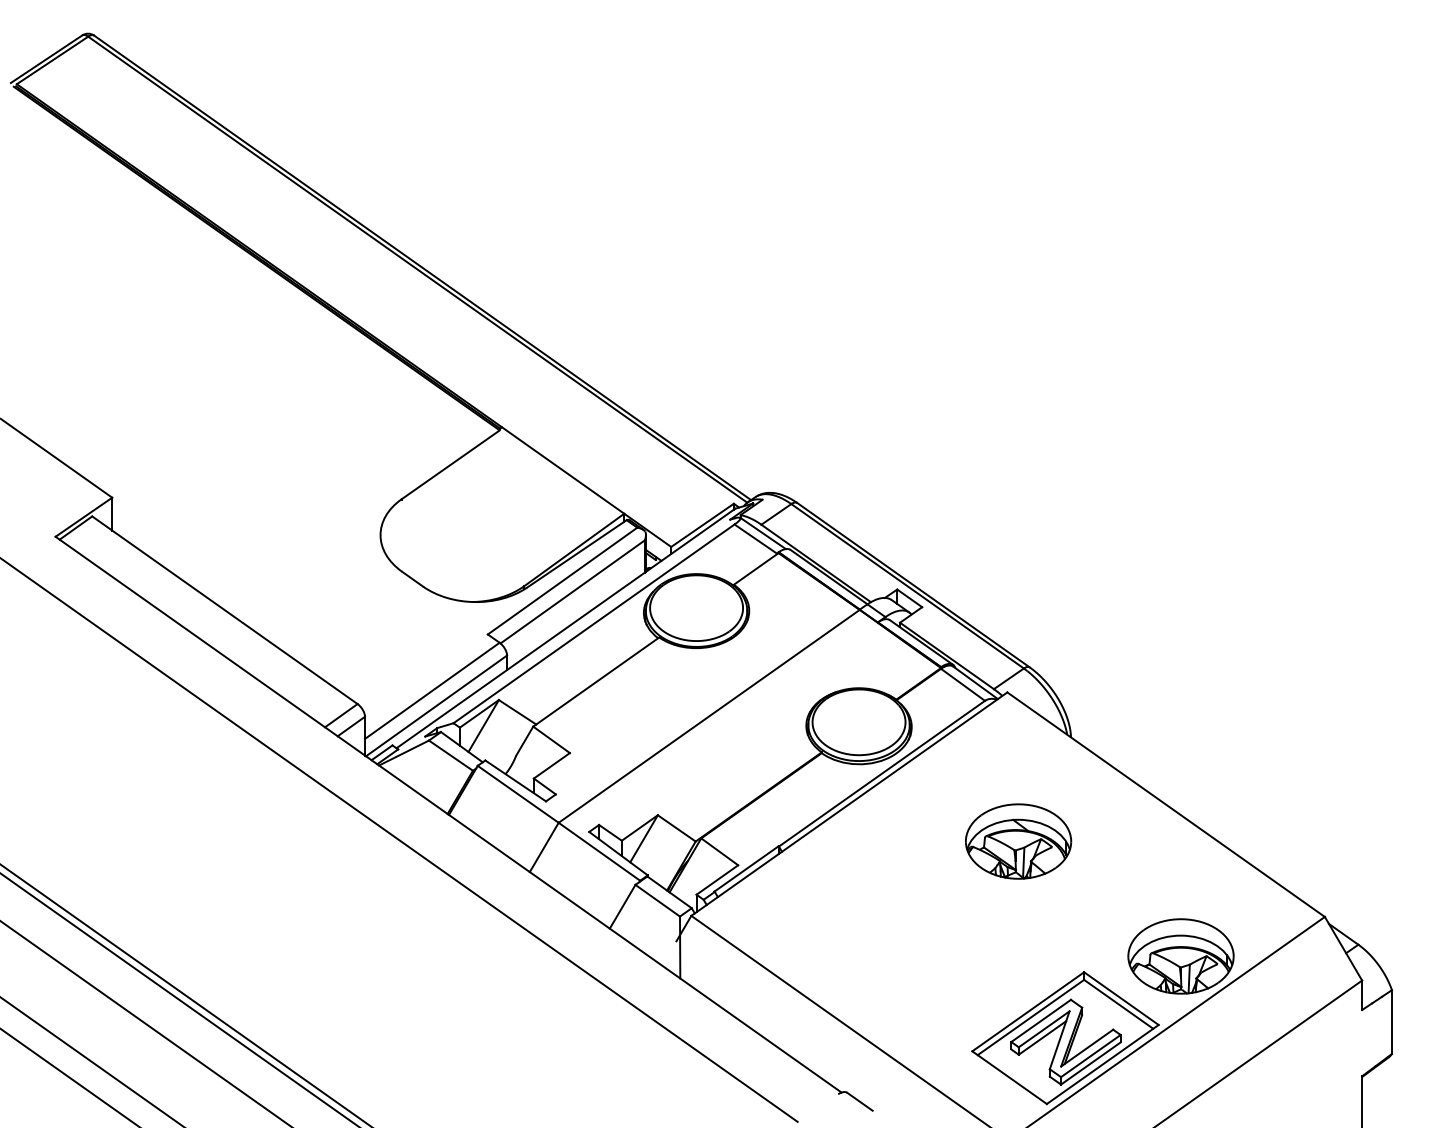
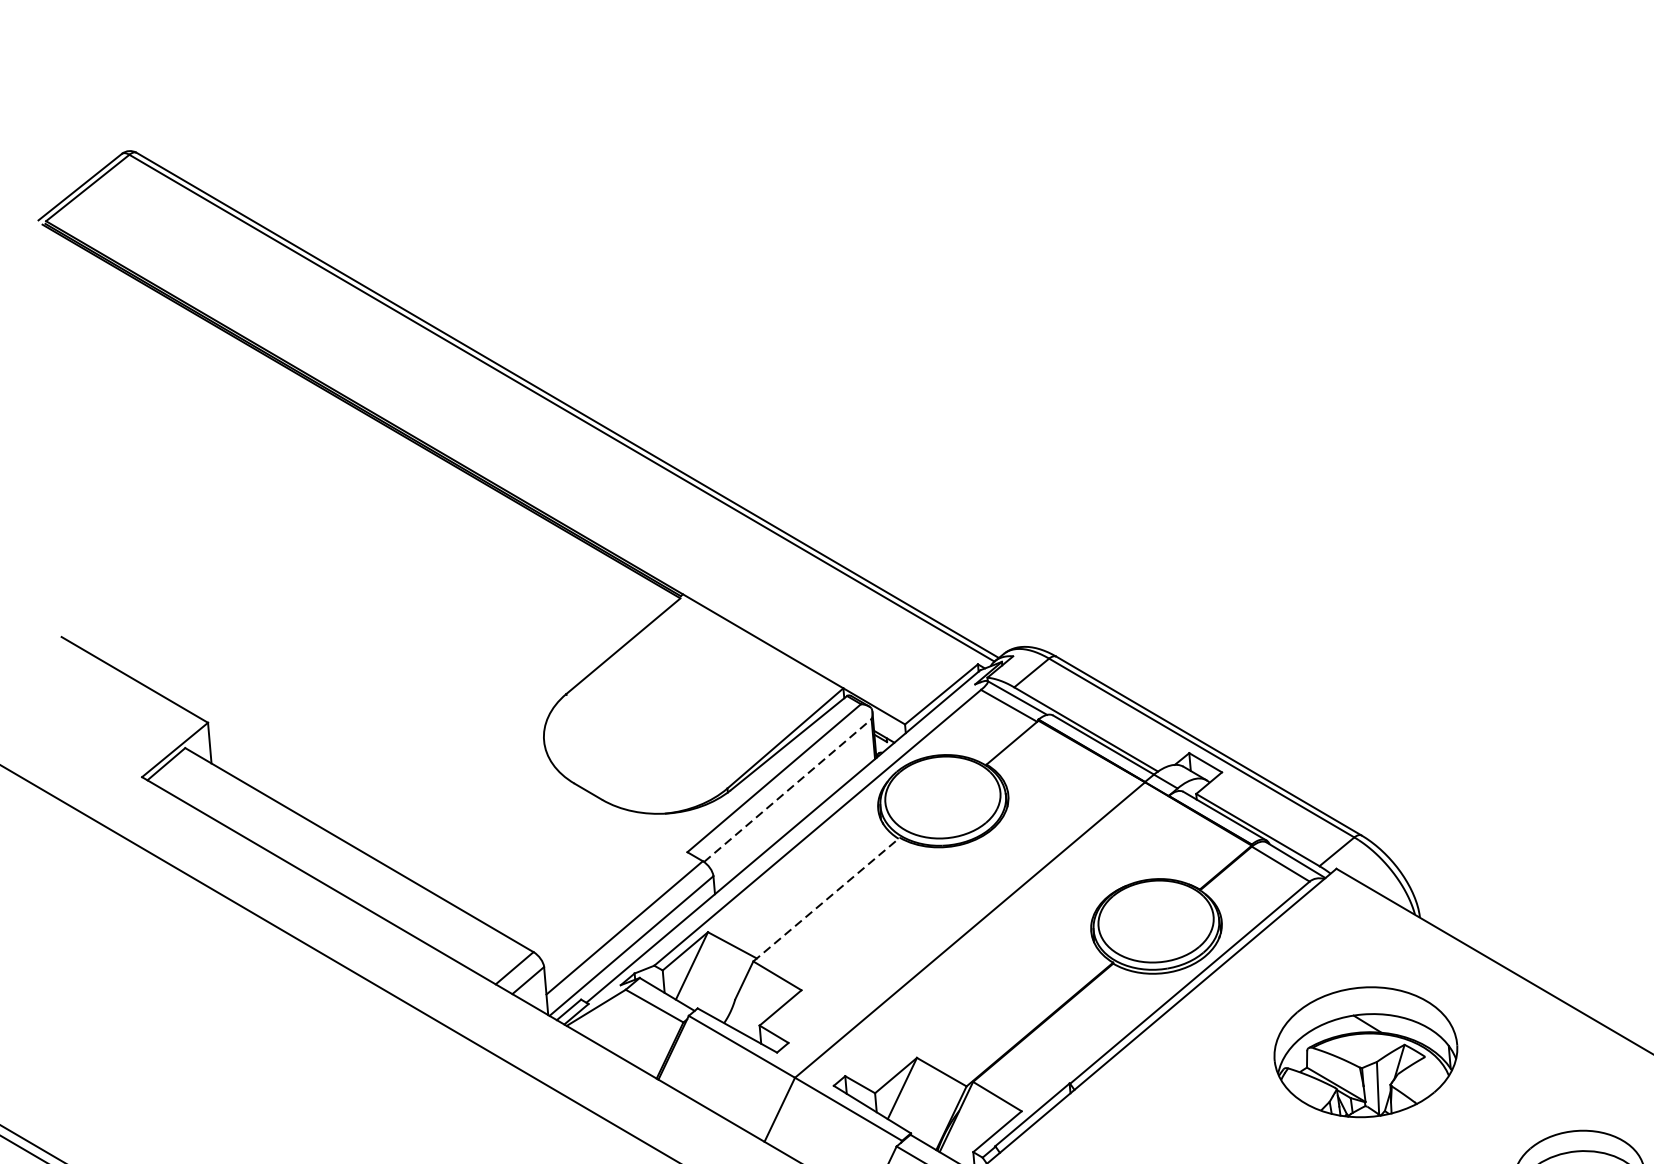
line: (572, 591) -> (787, 790), solid -> dashed
line: (596, 681) -> (826, 898), solid -> dashed
part: (1018, 841) -> (1366, 1052), size x1.4

